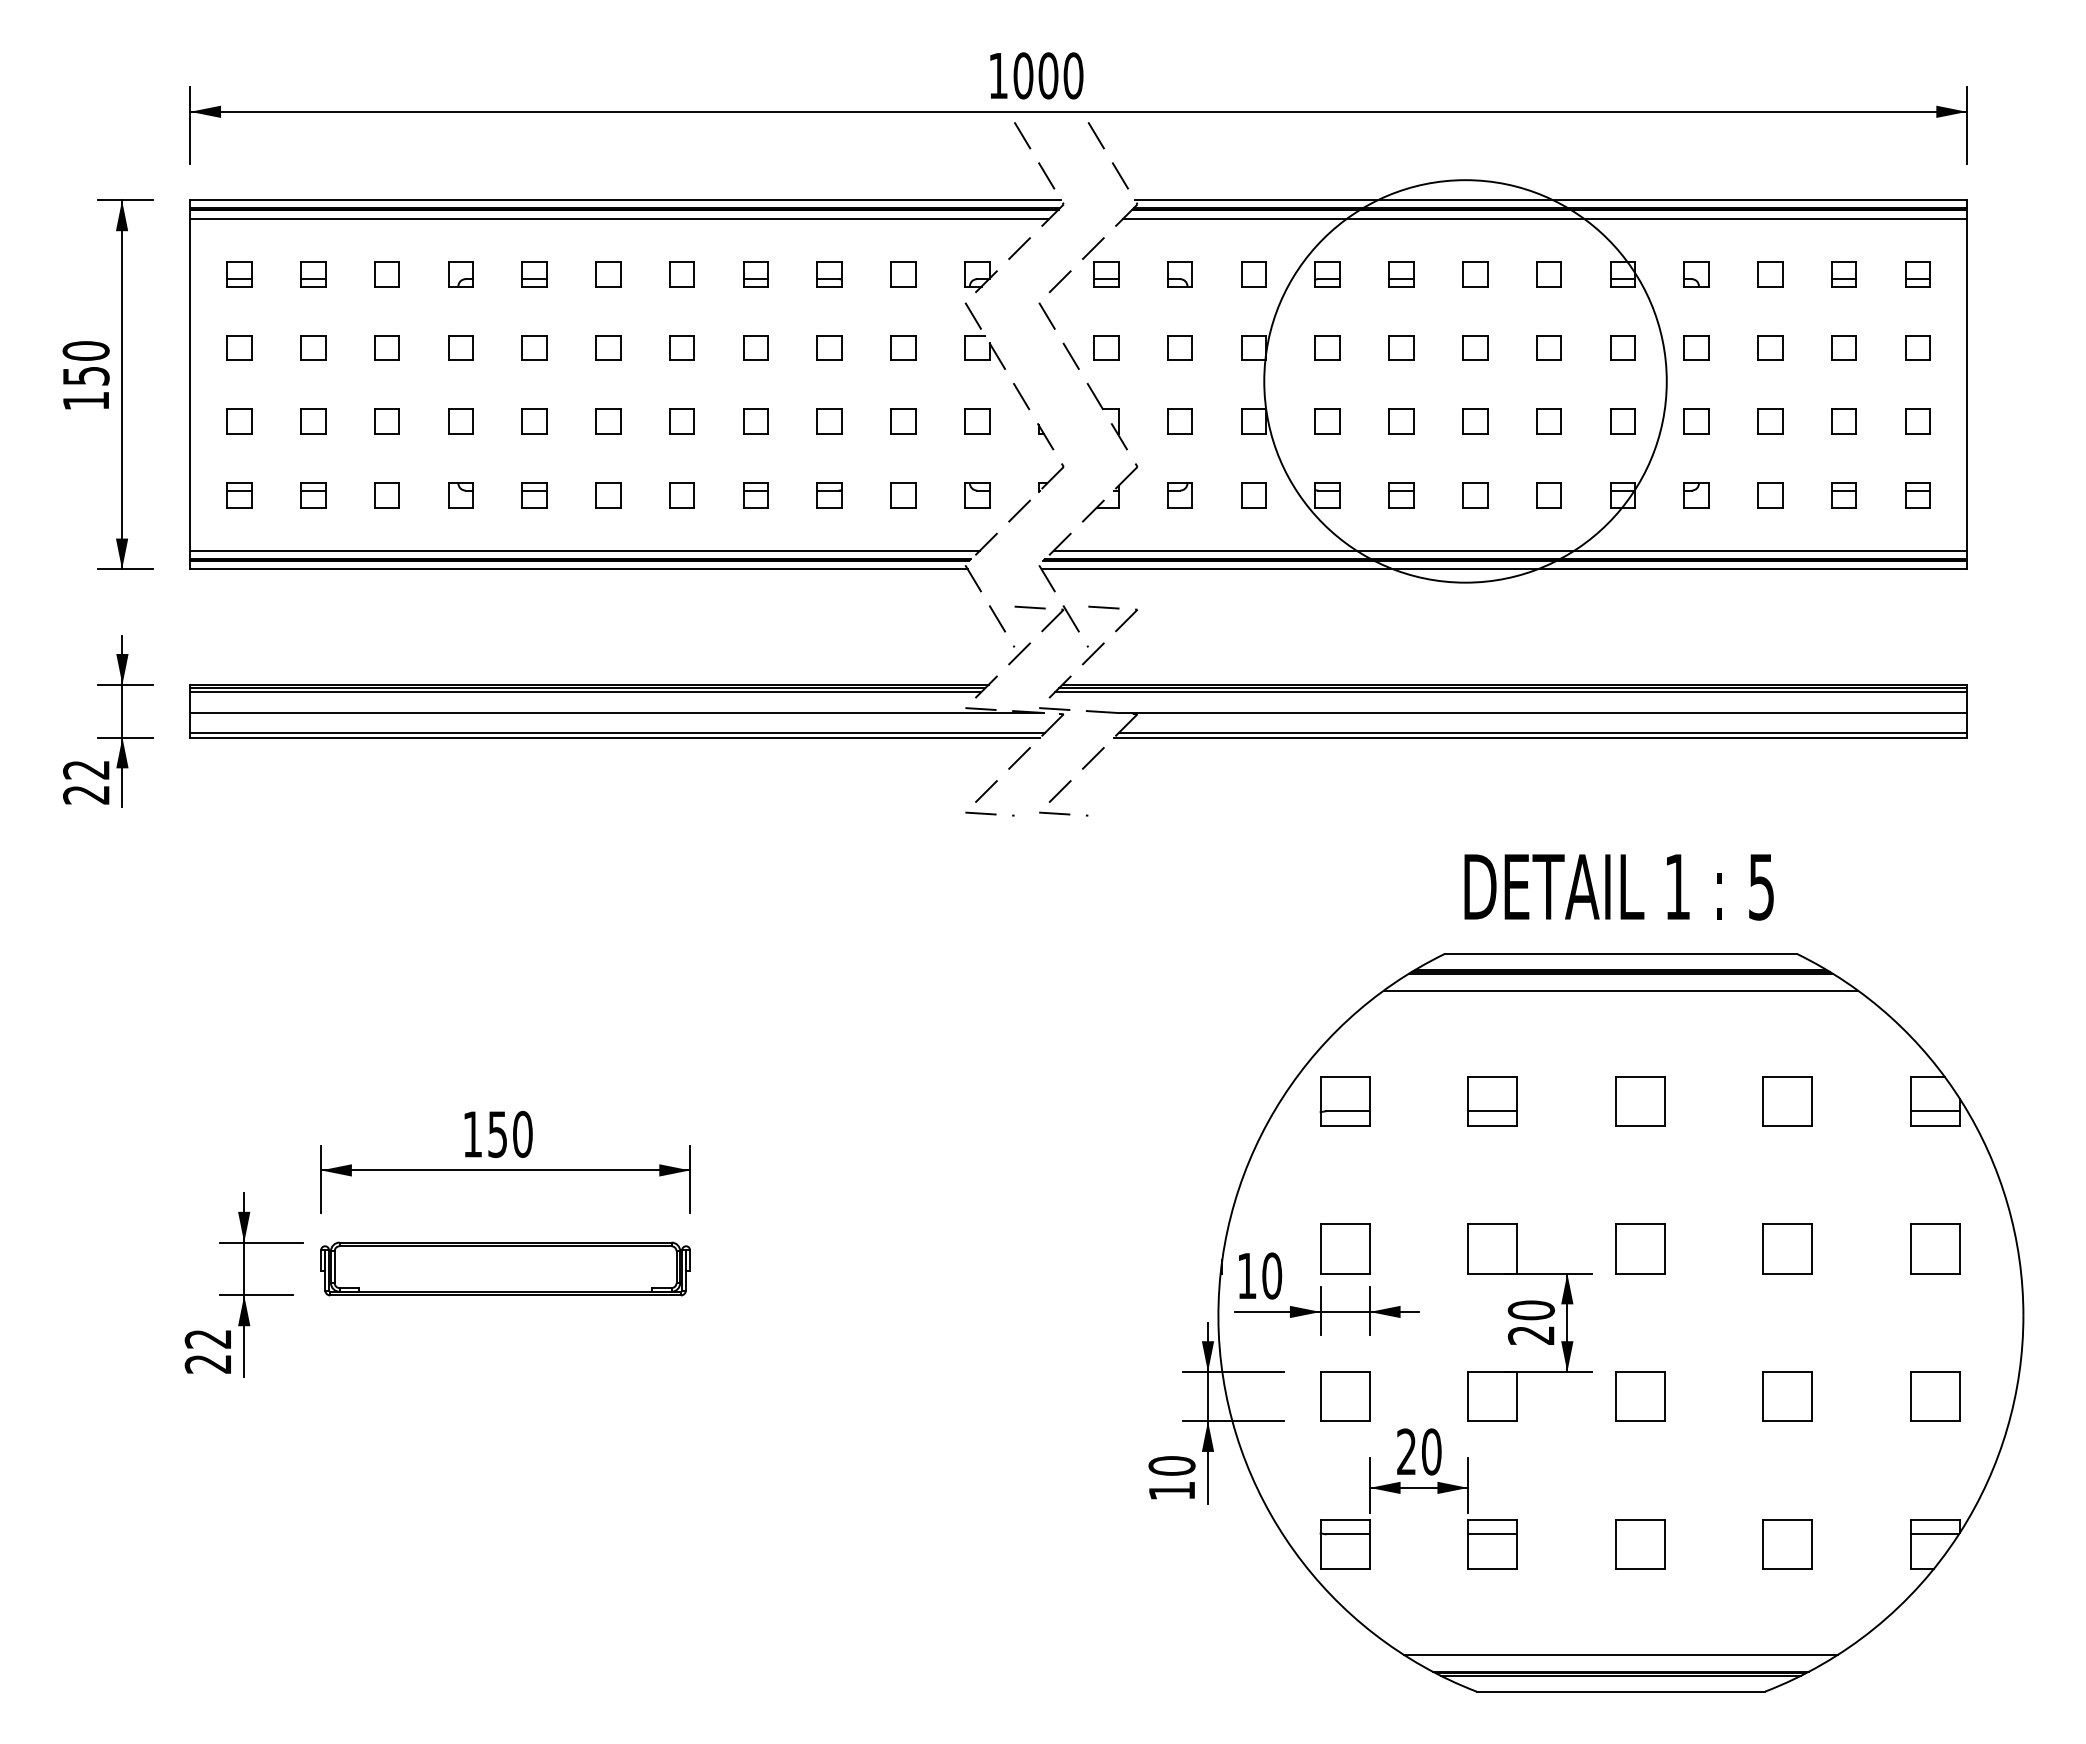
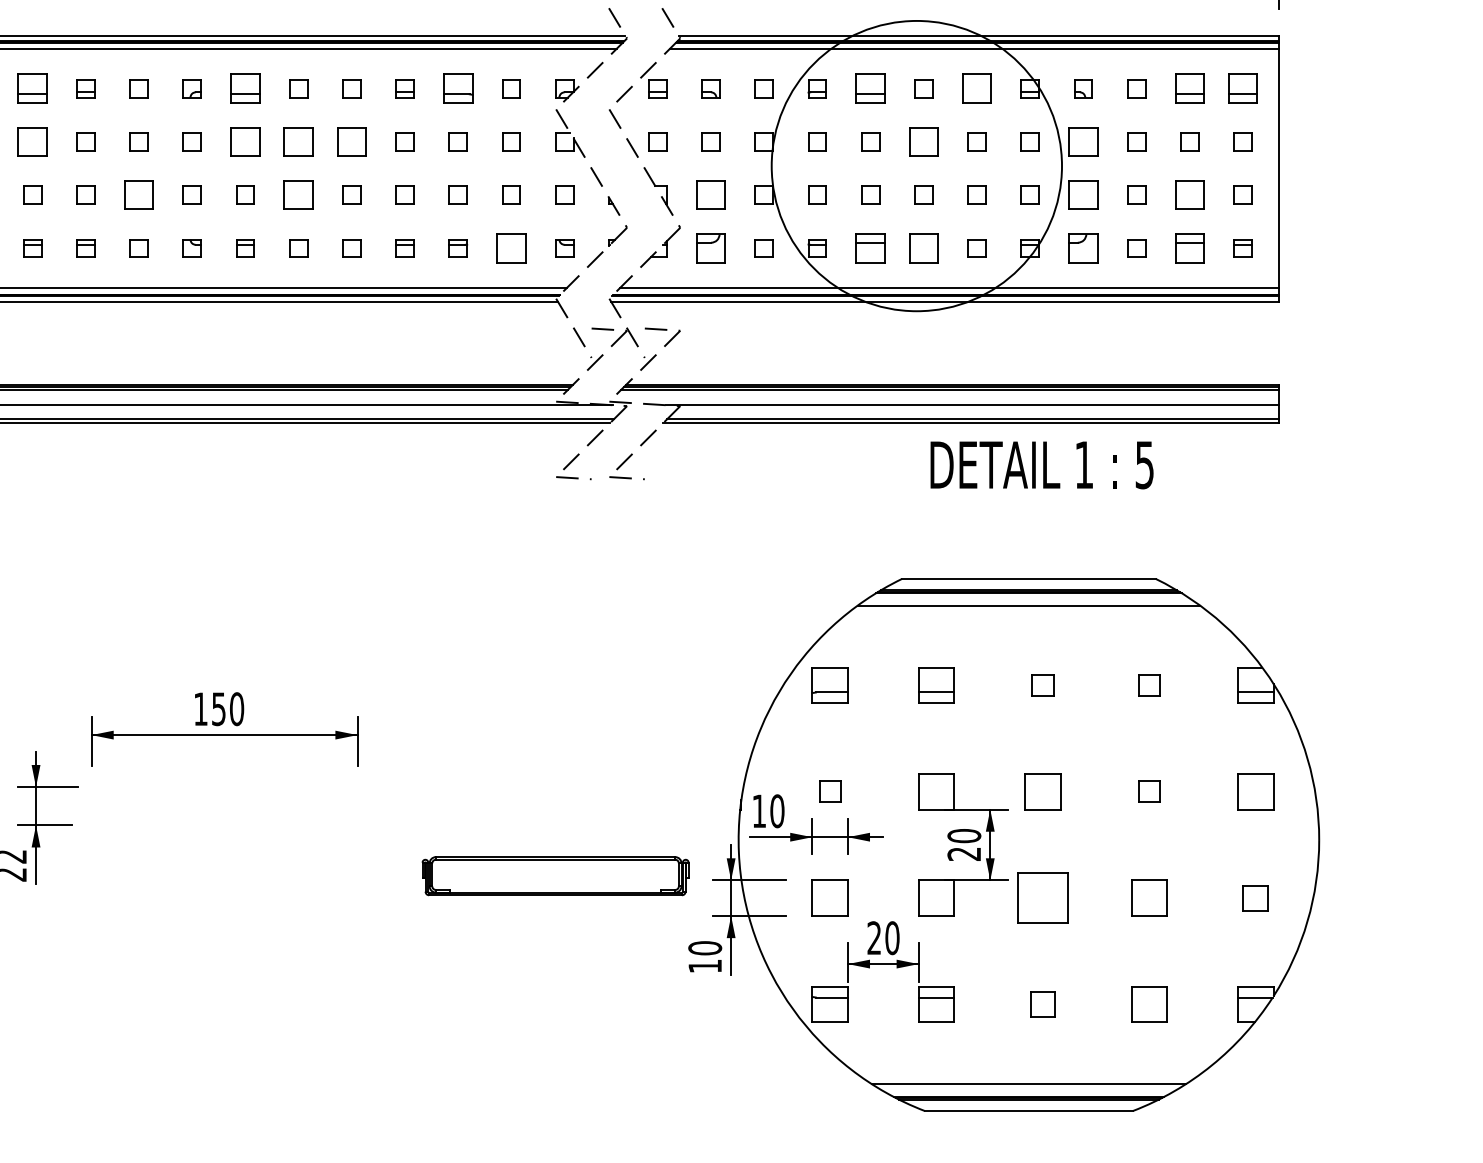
part: (239, 274) -> (32, 88), size x1.6
part: (534, 274) -> (245, 88), size x1.6
part: (829, 274) -> (458, 88), size x1.6
part: (1401, 274) -> (870, 88), size x1.6
part: (1548, 274) -> (976, 88), size x1.6
part: (1843, 274) -> (1189, 88), size x1.6
part: (1917, 274) -> (1242, 88), size x1.6
part: (239, 347) -> (32, 141), size x1.6
part: (534, 347) -> (245, 141), size x1.6
part: (608, 347) -> (298, 141), size x1.6
part: (681, 347) -> (351, 141), size x1.6
part: (1475, 347) -> (924, 141), size x1.6
part: (1696, 347) -> (1083, 141), size x1.6
part: (386, 421) -> (138, 195), size x1.6
part: (608, 421) -> (298, 195), size x1.6
part: (1179, 421) -> (710, 195), size x1.6
part: (1696, 421) -> (1083, 195), size x1.6
part: (1843, 421) -> (1189, 195), size x1.6
part: (903, 495) -> (511, 248), size x1.6
part: (1179, 495) -> (710, 248), size x1.6
part: (1401, 495) -> (870, 248), size x1.6
part: (1475, 495) -> (924, 248), size x1.6
part: (1696, 495) -> (1083, 248), size x1.6
part: (1843, 495) -> (1189, 248), size x1.6
text: (1618, 887) -> (1041, 465), moved
part: (1640, 1101) -> (1043, 685), size x0.6
part: (1787, 1101) -> (1149, 685), size x0.6
part: (1345, 1248) -> (830, 791), size x0.6
part: (1787, 1248) -> (1149, 791), size x0.6
part: (505, 1268) -> (555, 875), moved
part: (1640, 1396) -> (1043, 898), size x1.4
part: (1935, 1396) -> (1255, 898), size x0.7
part: (1640, 1544) -> (1043, 1004), size x0.7

